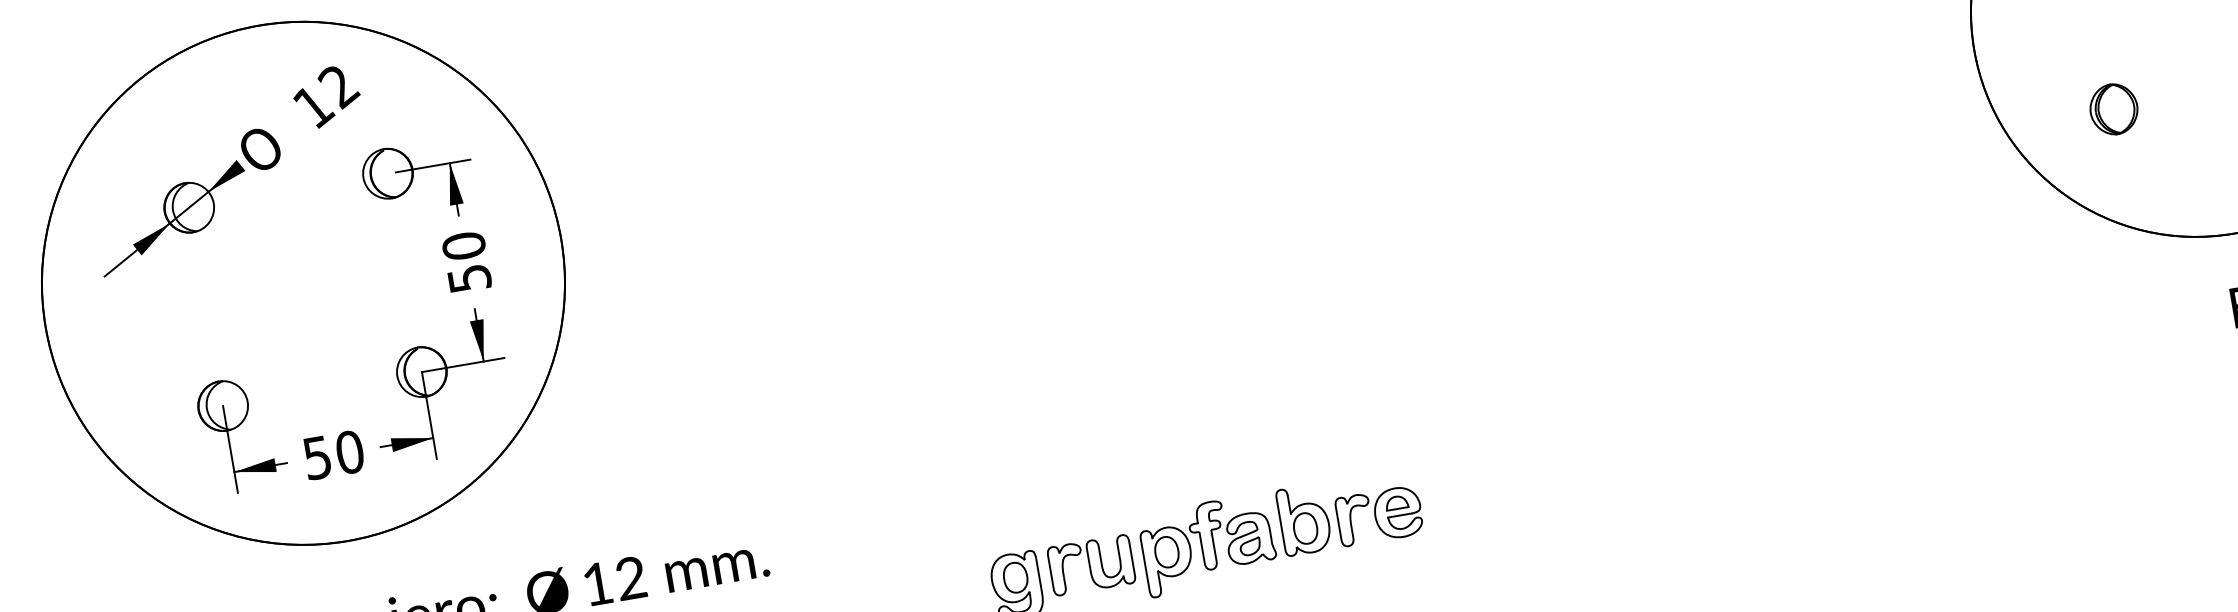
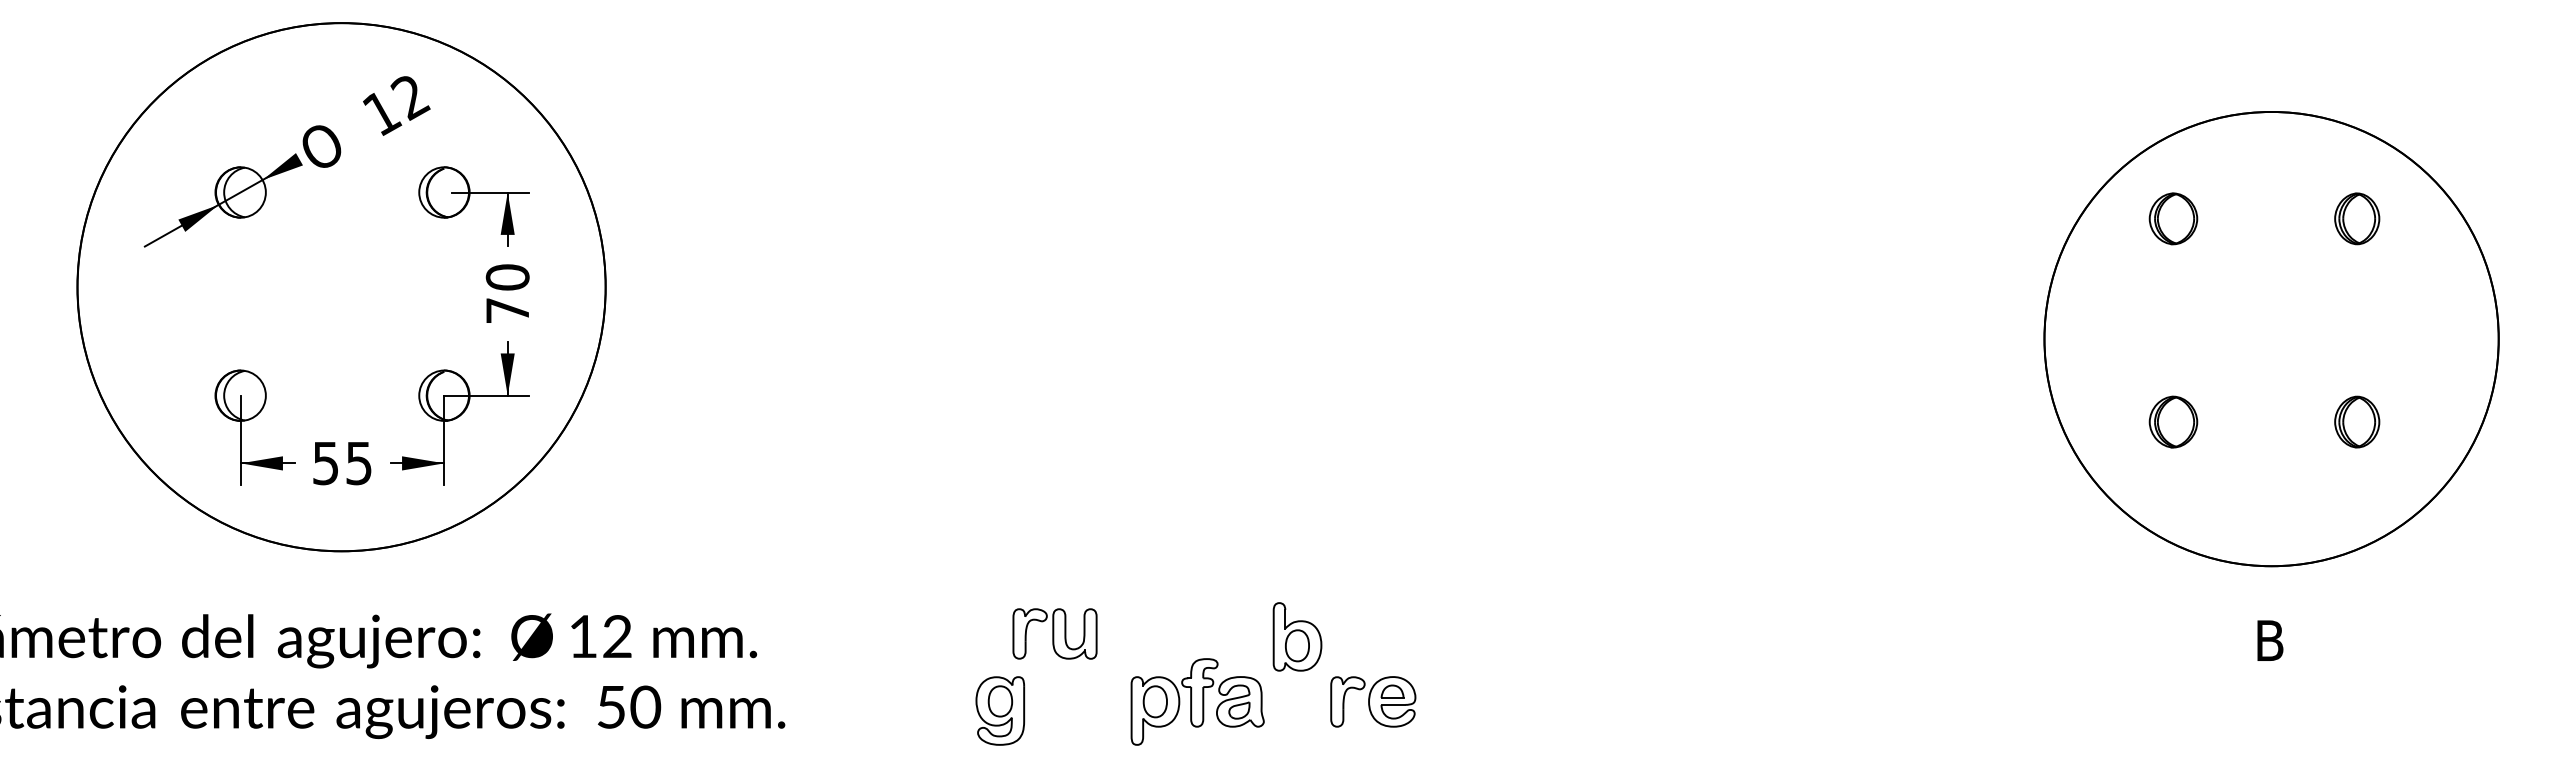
text: (469, 278) -> (507, 310), 50 -> 70
text: (350, 452) -> (359, 463), 50 -> 55
part: (1304, 519) -> (1297, 636), moved
part: (1090, 564) -> (1054, 633), moved

